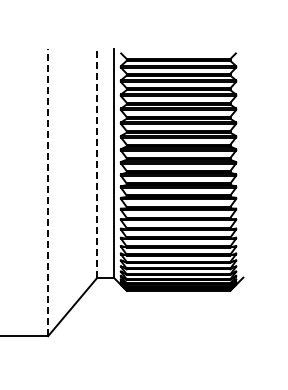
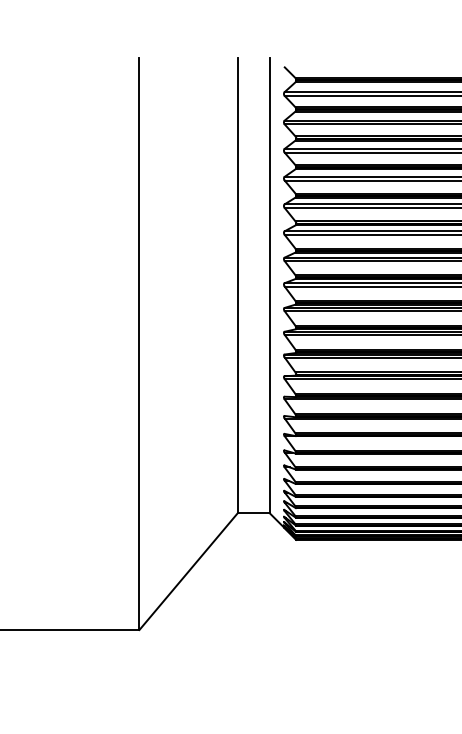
line: (97, 162) -> (237, 284), dashed -> solid
line: (48, 192) -> (140, 344), dashed -> solid

